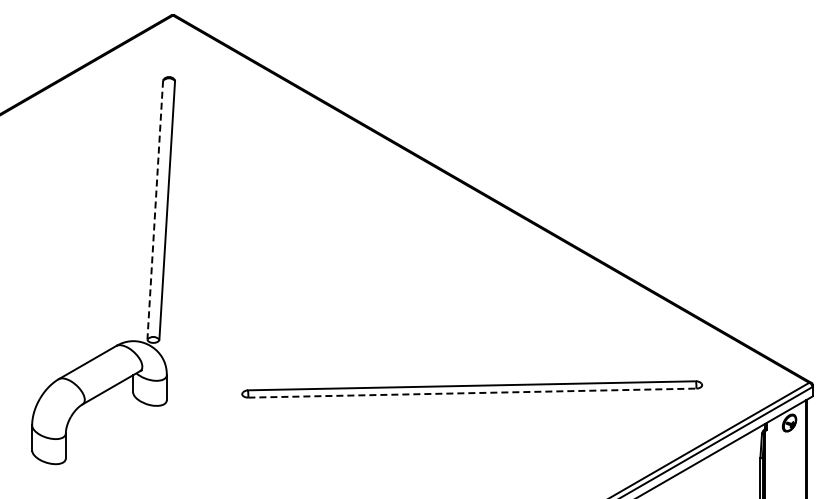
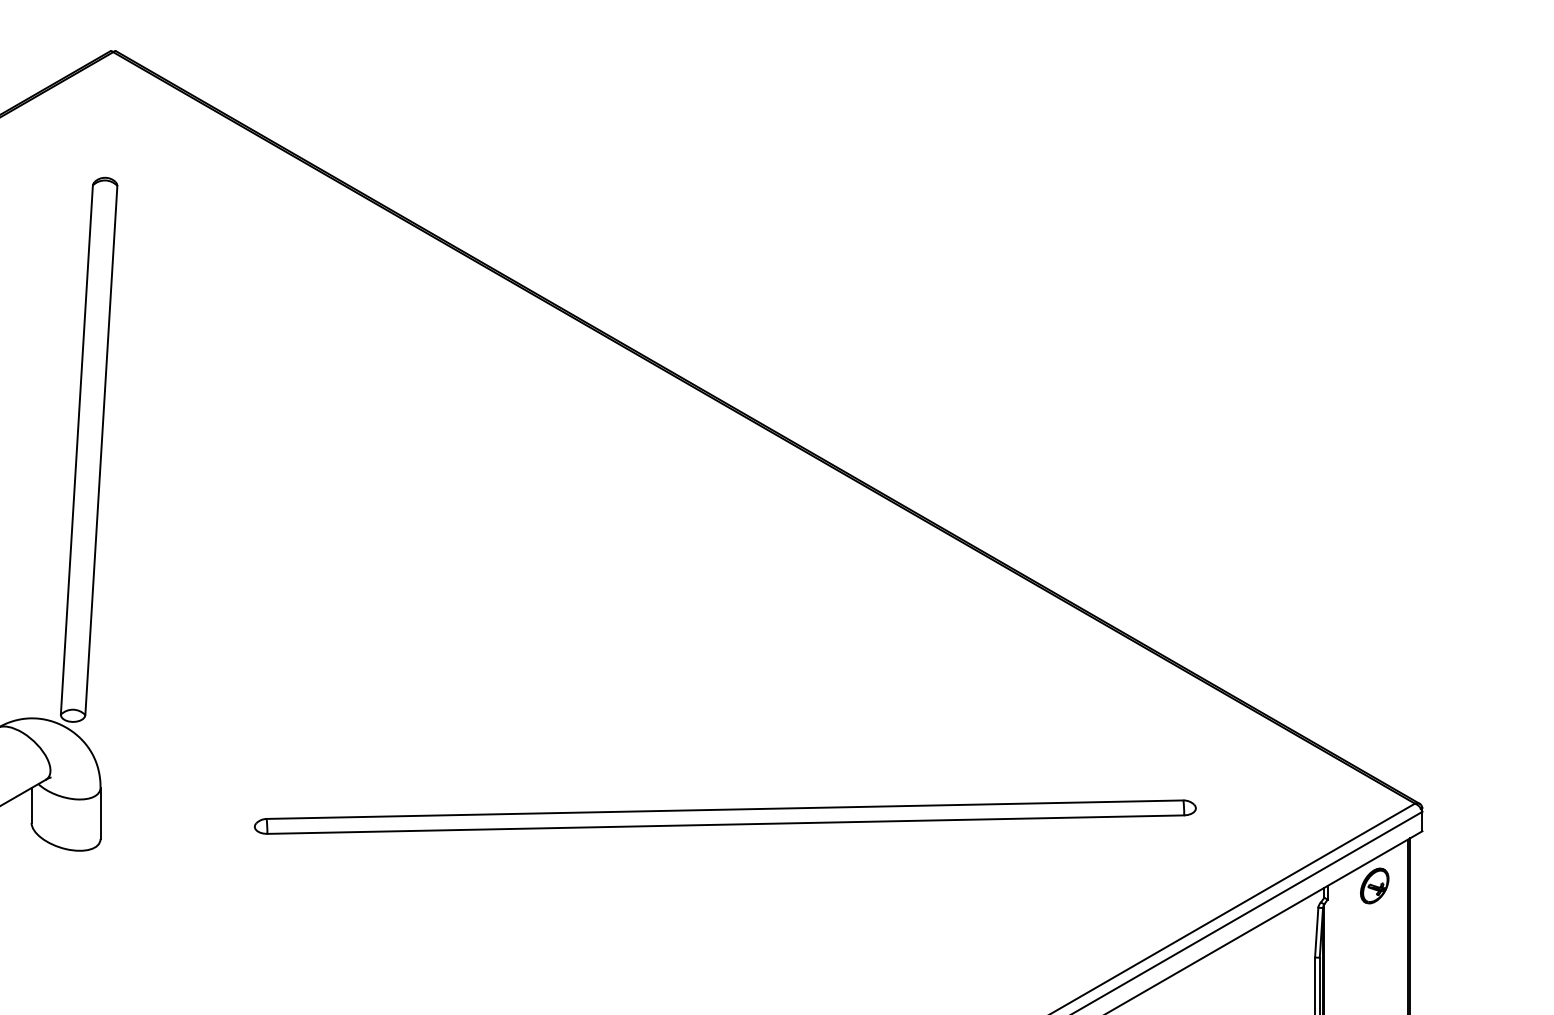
line: (155, 210) -> (77, 450), dashed -> solid
line: (472, 393) -> (725, 825), dashed -> solid

